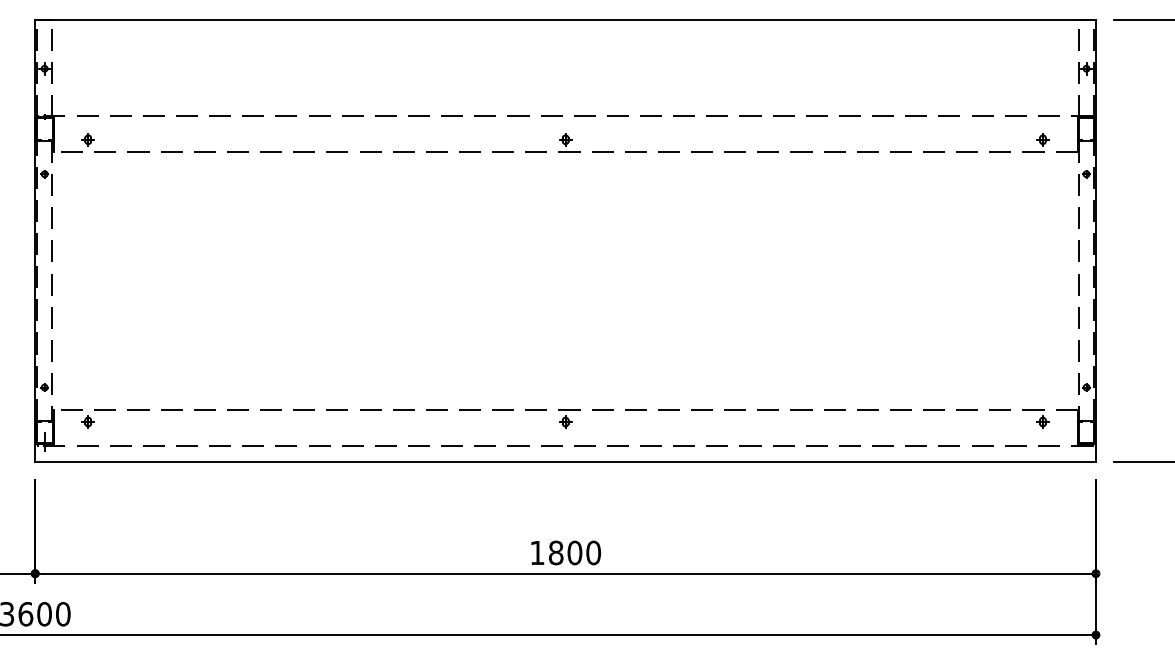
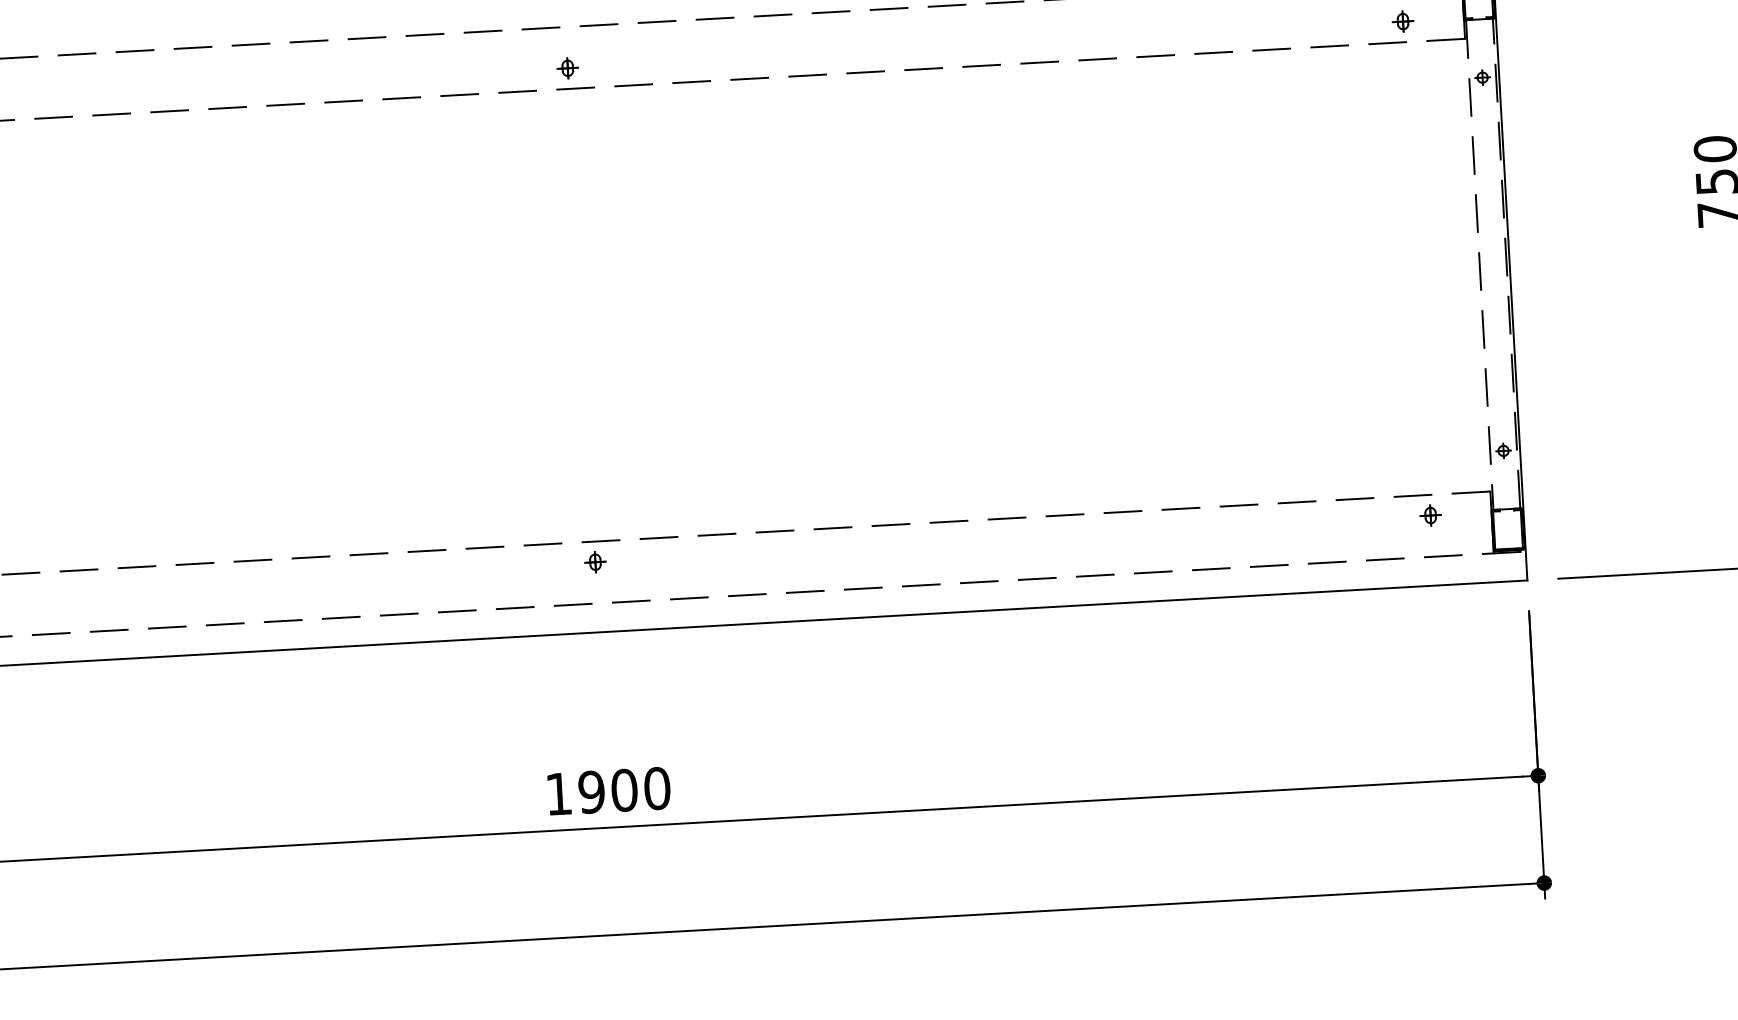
text: (555, 552) -> (590, 791), 1800 -> 1900

